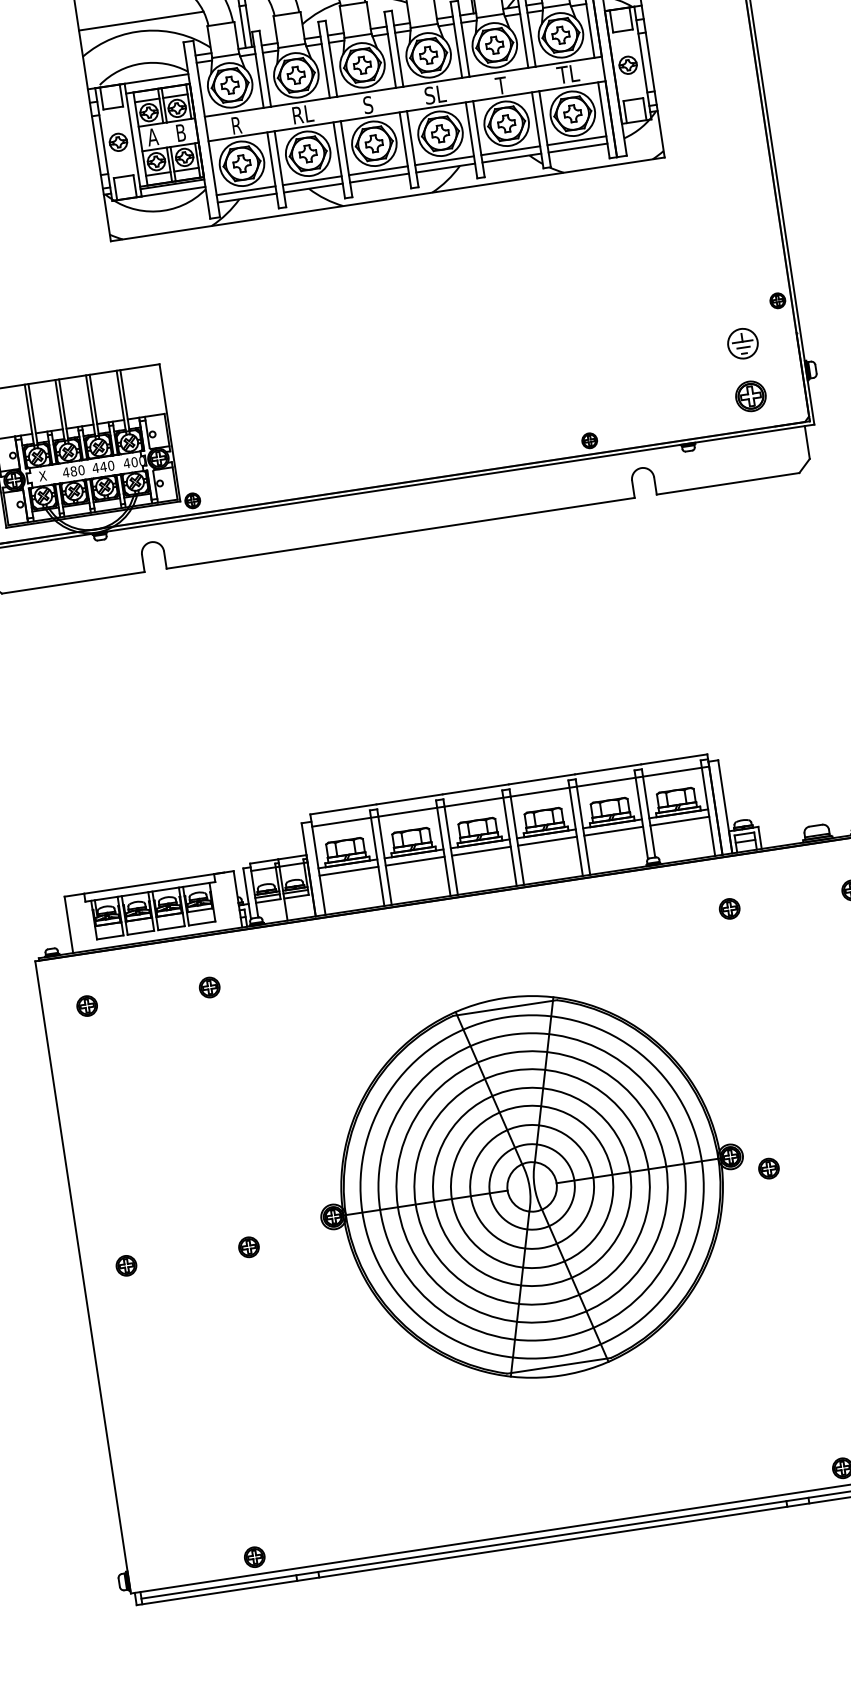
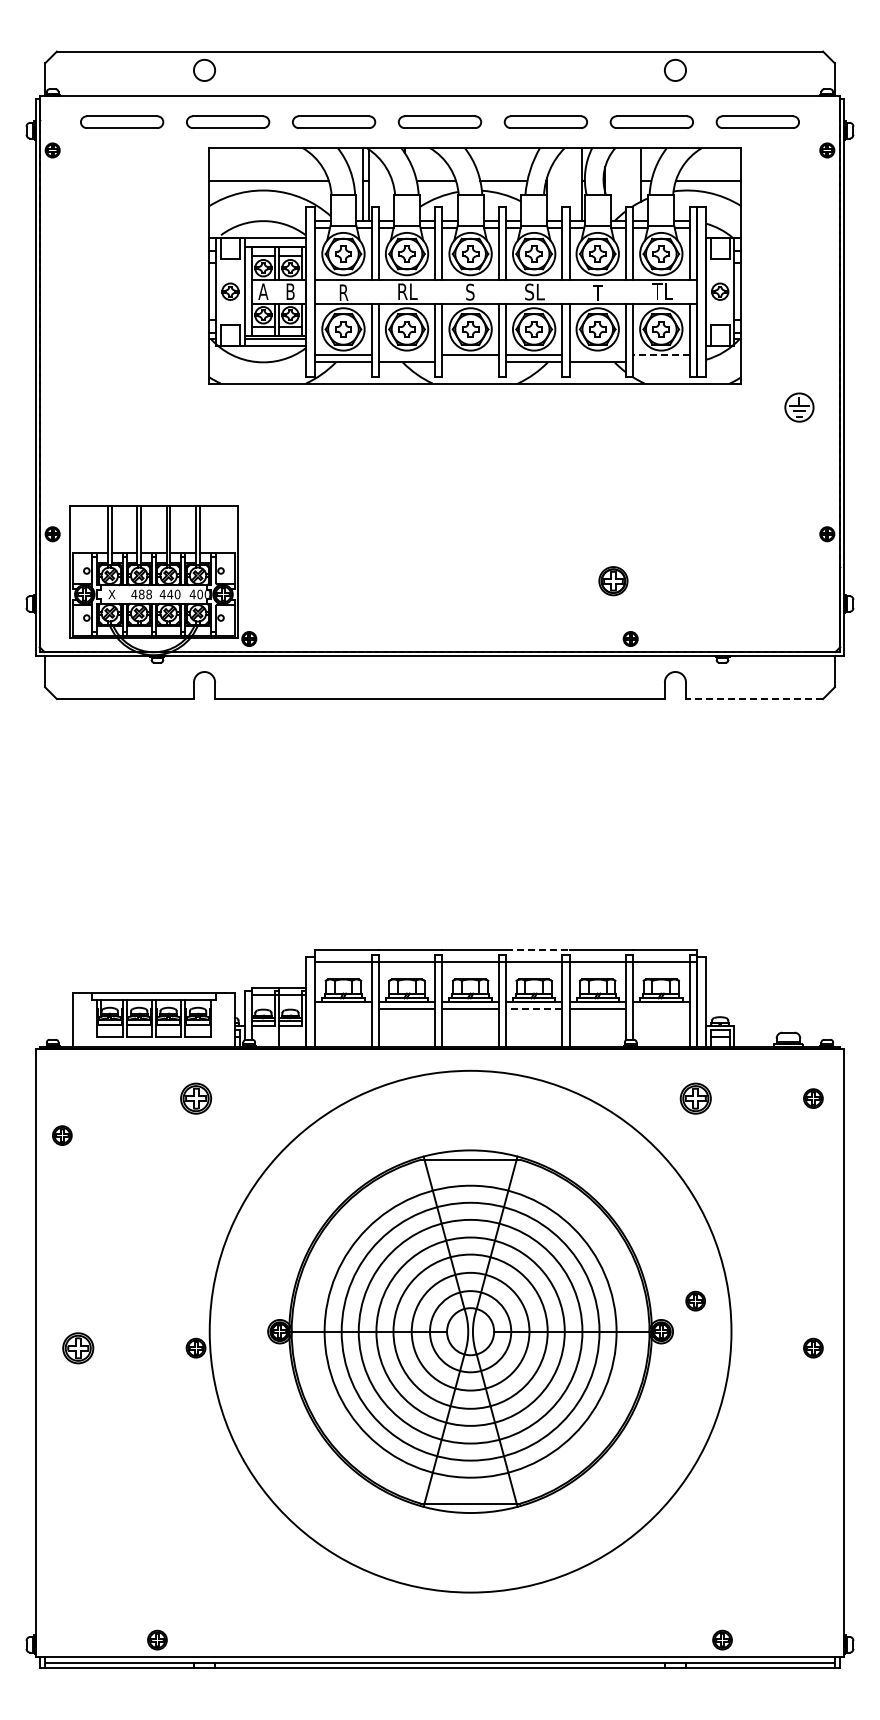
line: (576, 141) -> (660, 355), solid -> dashed
line: (578, 148) -> (661, 362), removed
line: (510, 150) -> (597, 355), removed
line: (379, 178) -> (470, 362), removed
line: (311, 181) -> (406, 355), removed
part: (743, 343) -> (799, 407), moved
part: (751, 396) -> (613, 581), moved
text: (80, 470) -> (148, 594), 480 -> 488
line: (728, 484) -> (754, 699), solid -> dashed
line: (541, 779) -> (537, 950), solid -> dashed
line: (680, 821) -> (661, 1009), removed
line: (546, 841) -> (533, 1009), solid -> dashed
line: (349, 871) -> (343, 1009), removed
part: (729, 908) -> (695, 1098), size x1.6
part: (209, 987) -> (195, 1098), size x1.6
part: (87, 1005) -> (62, 1135), moved
part: (768, 1167) -> (695, 1300), moved
circle: (531, 1186) -> (470, 1331), size x1.6
part: (126, 1265) -> (78, 1347), size x1.6

